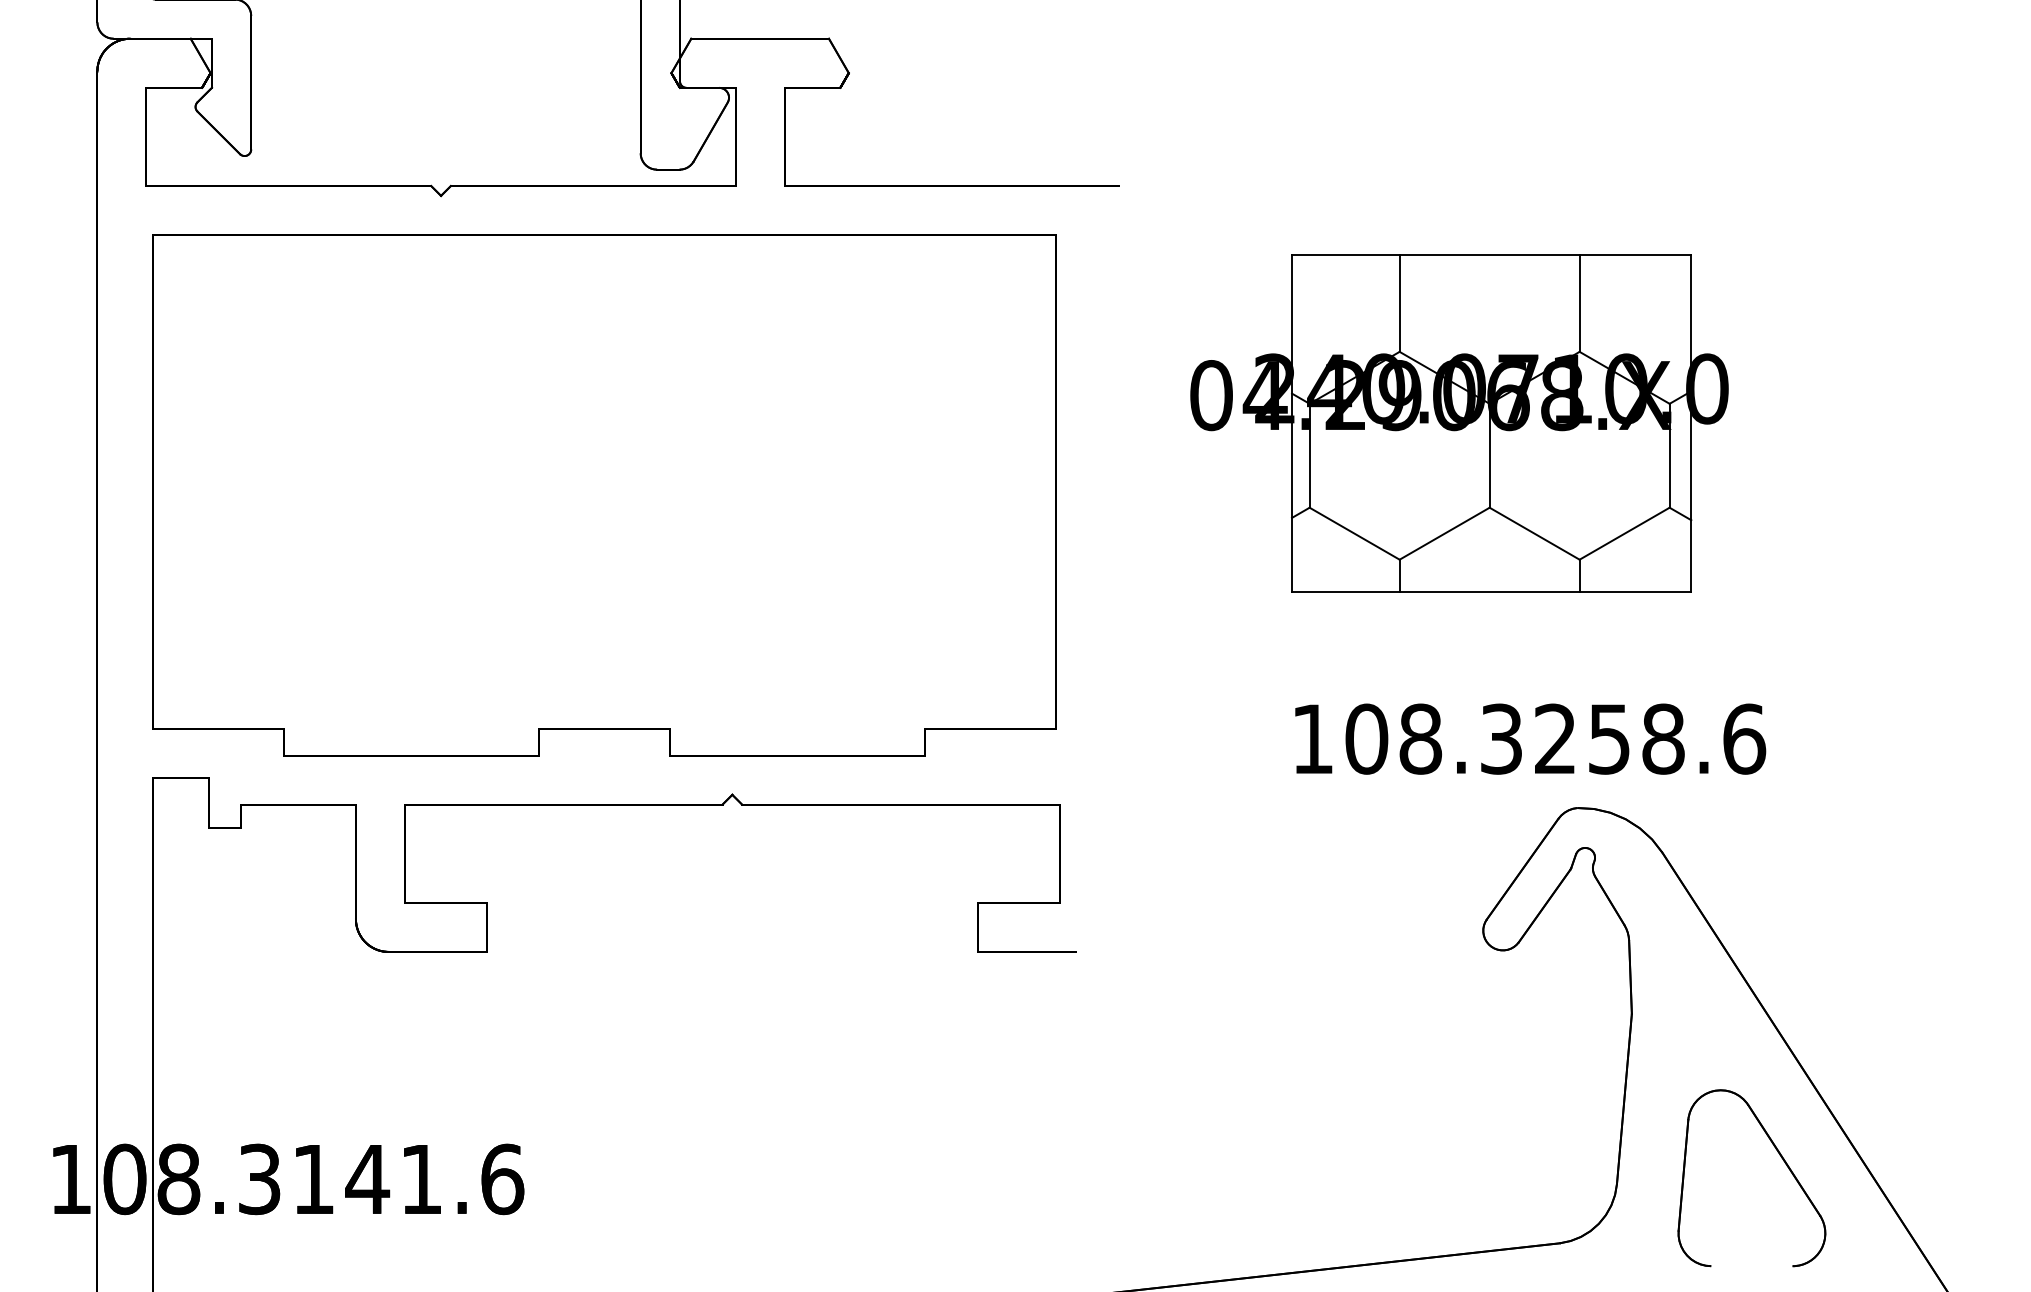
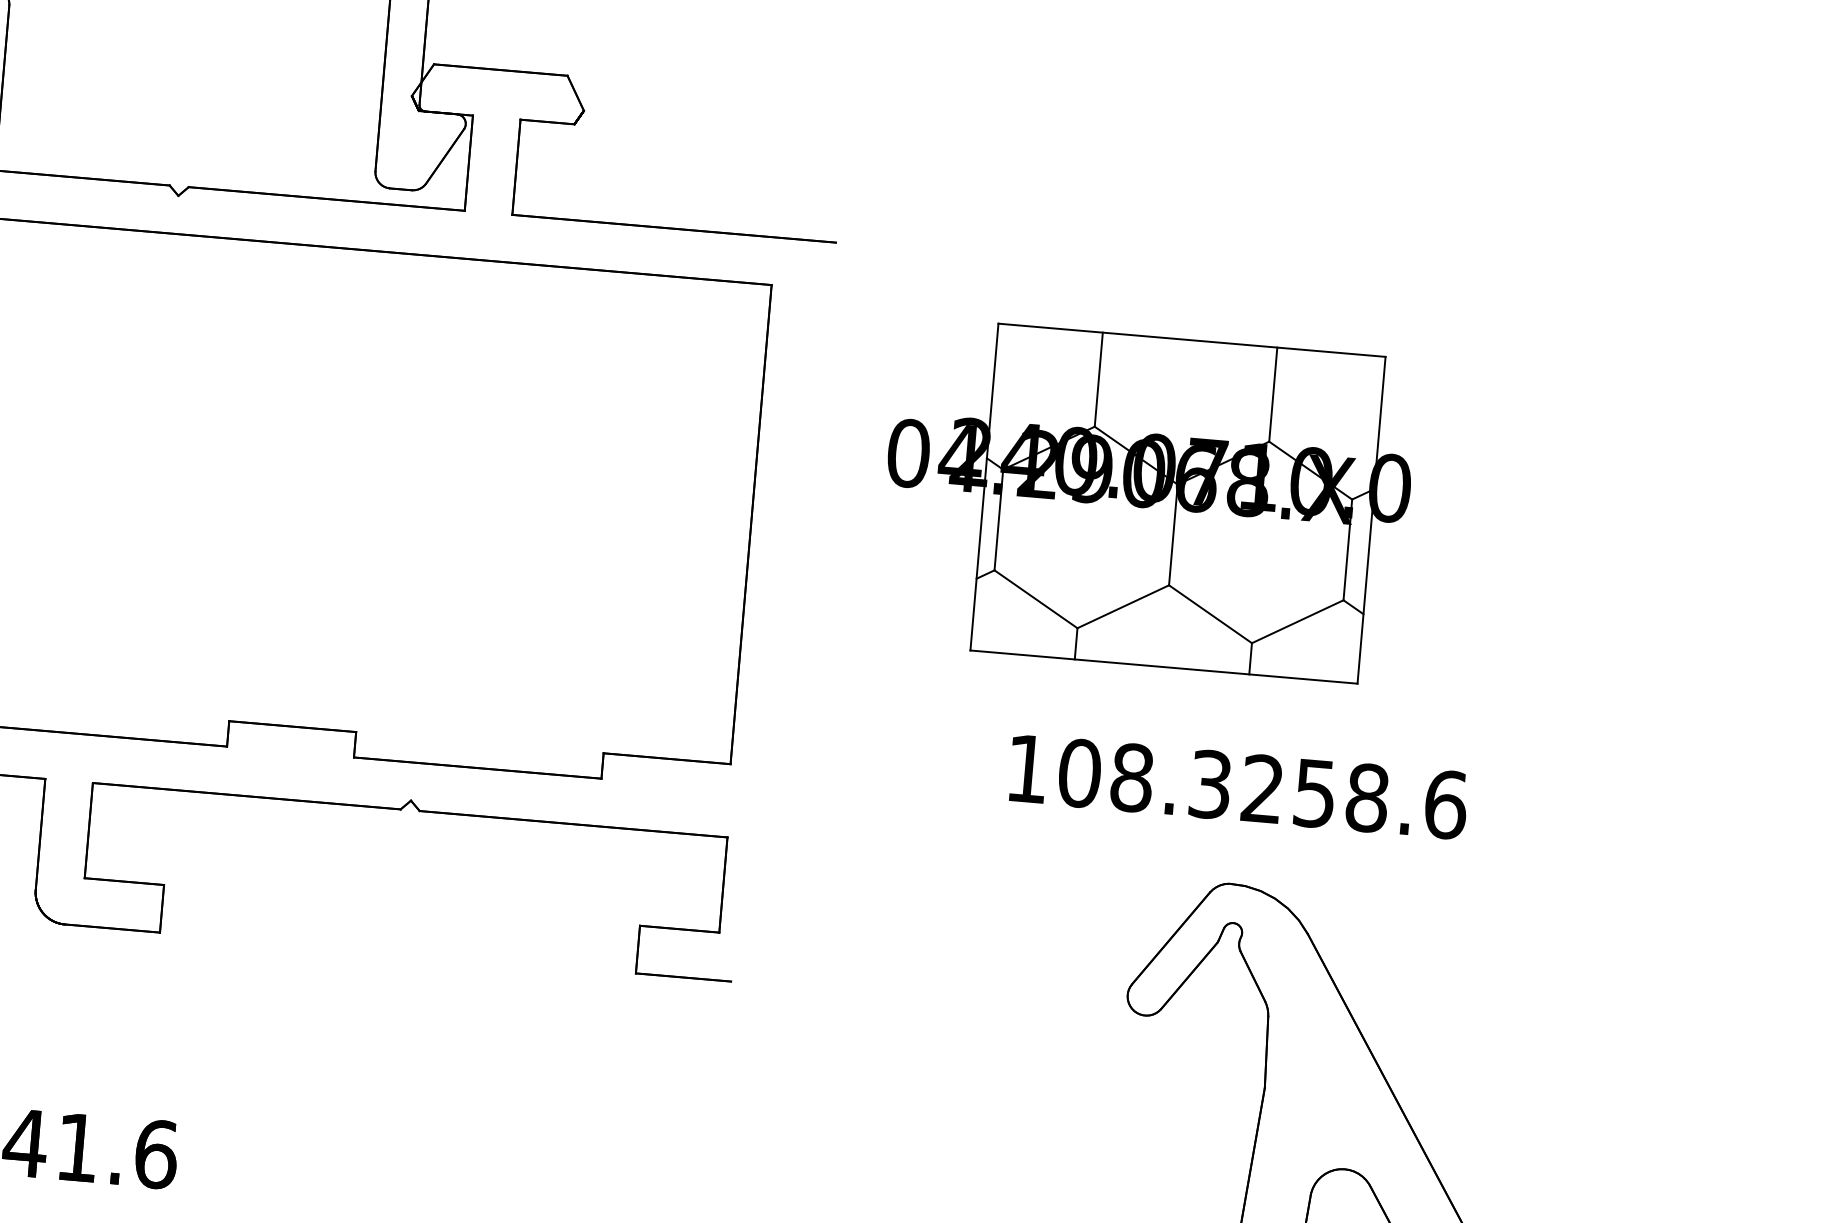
text: (1530, 738) -> (1238, 786), moved

